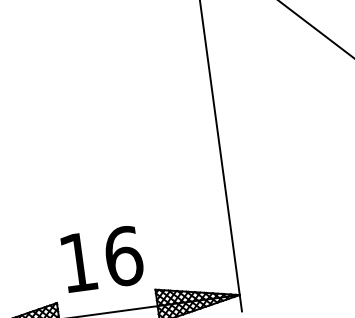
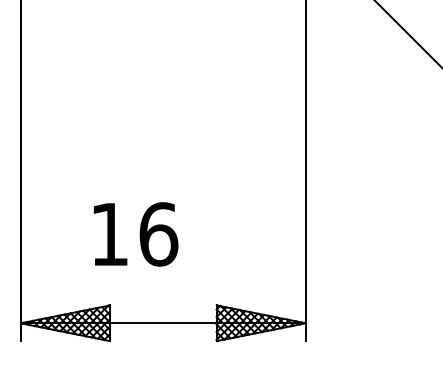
text: (103, 259) -> (136, 234), moved

